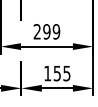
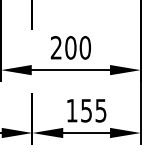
text: (51, 31) -> (77, 47), 299 -> 200

